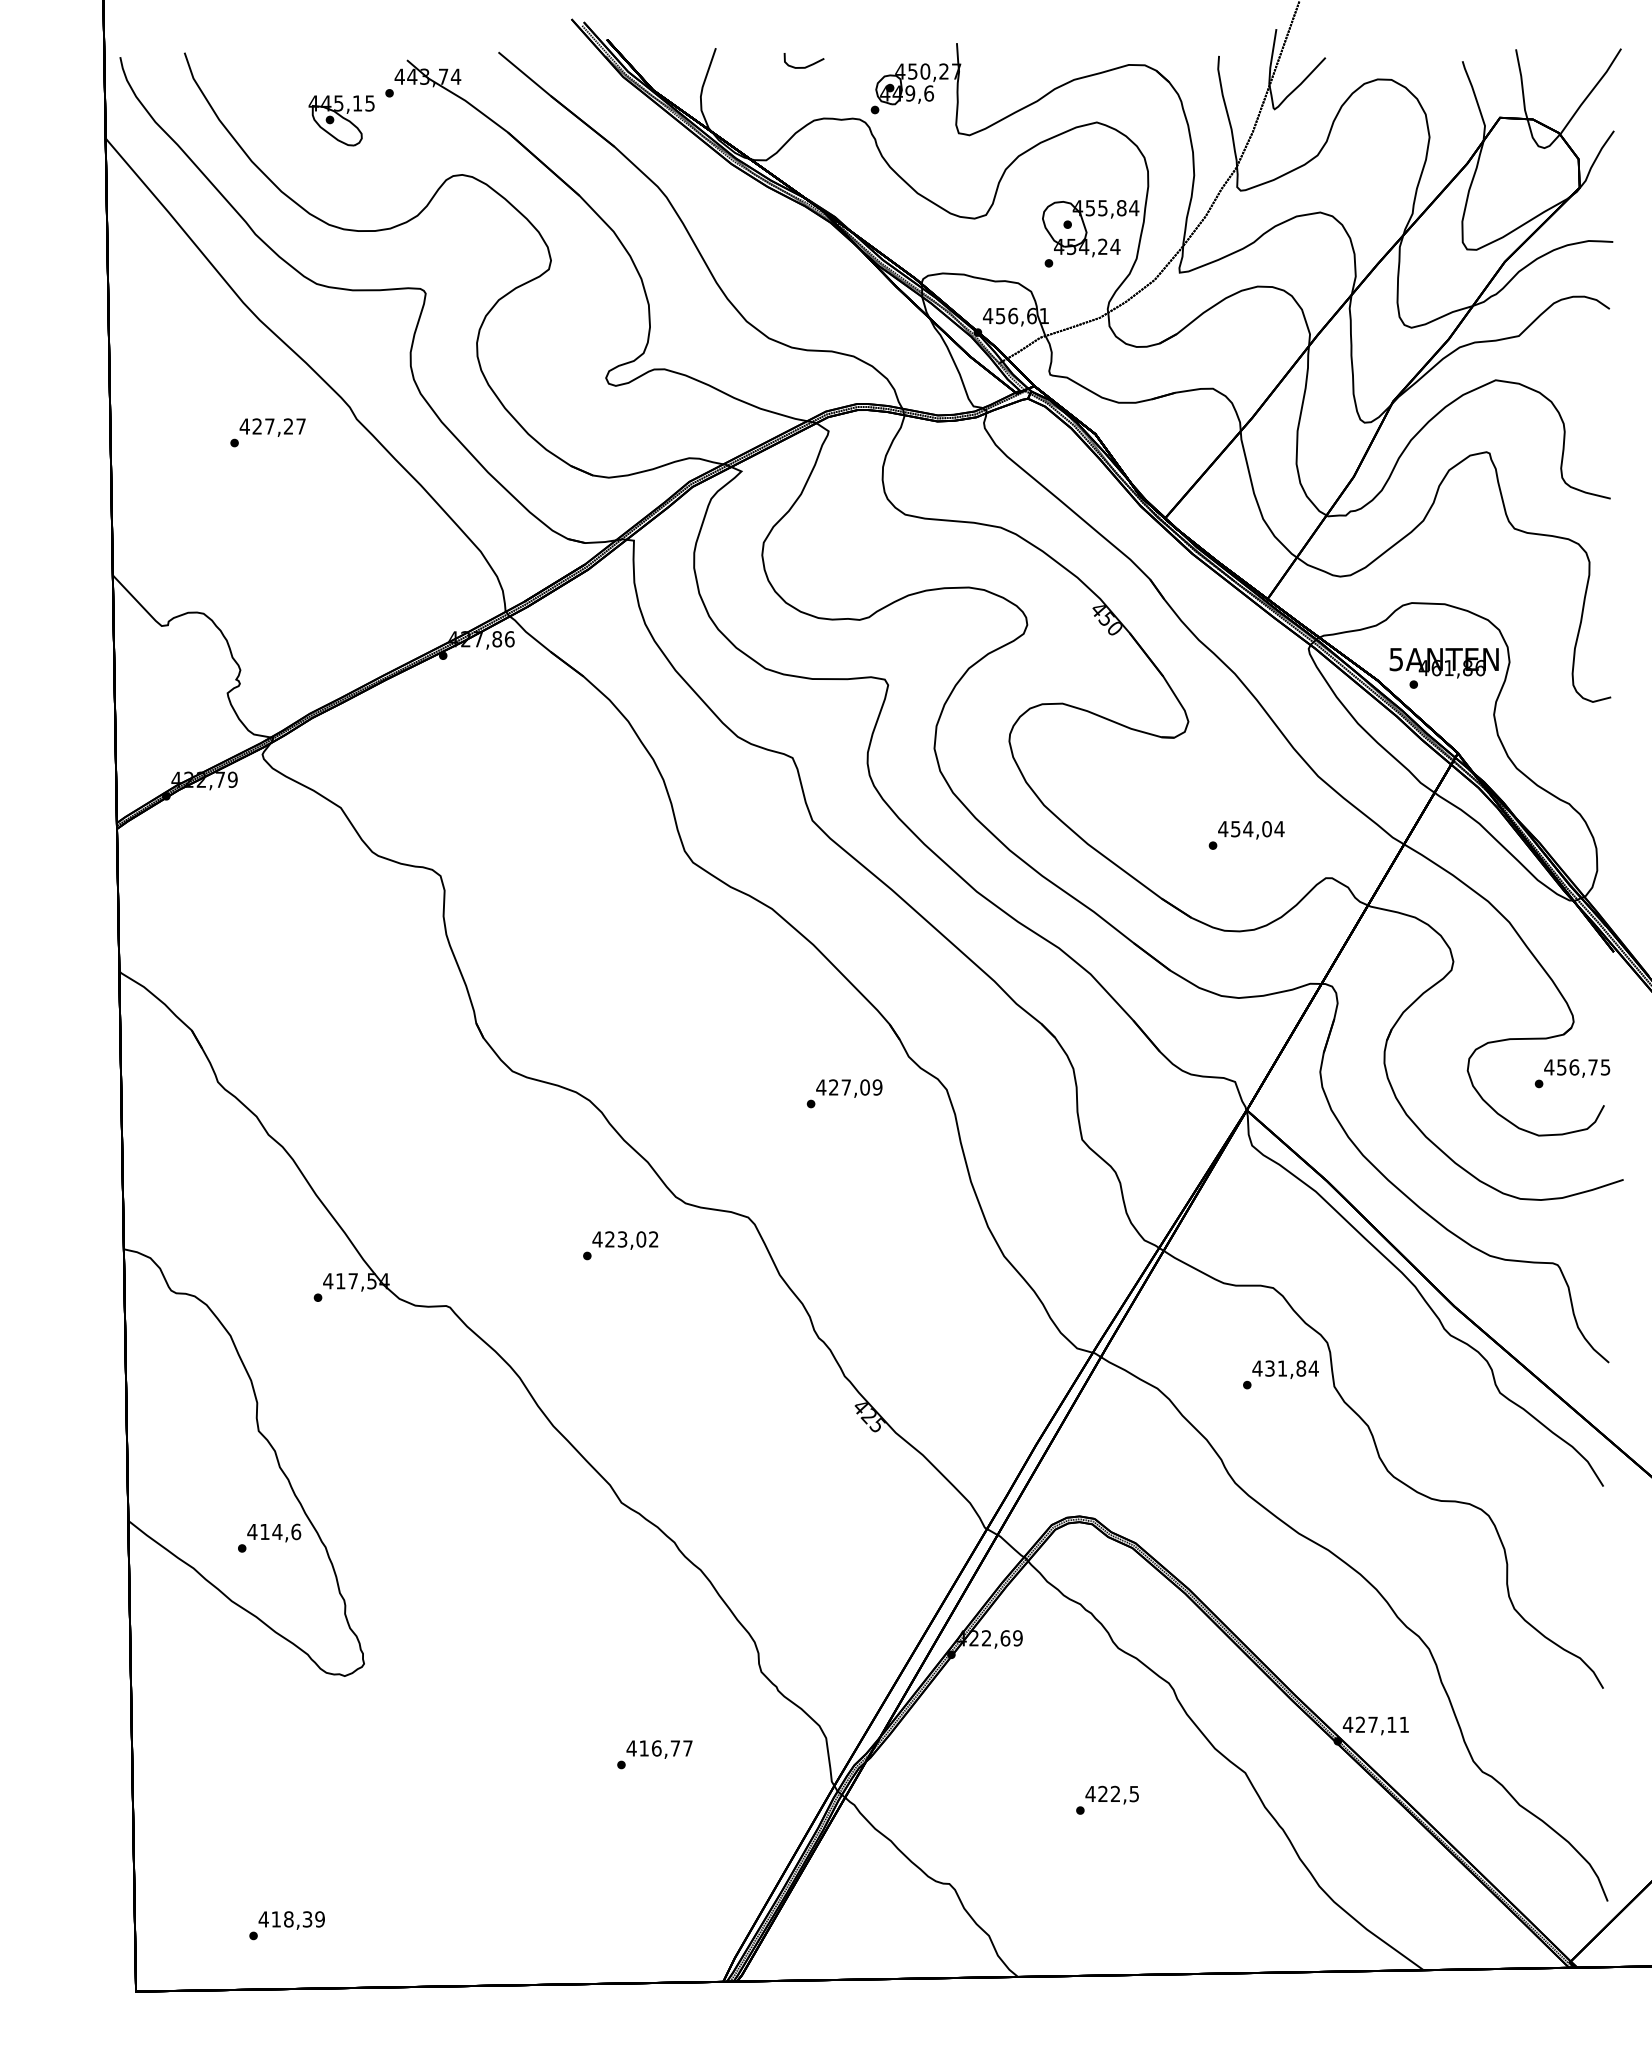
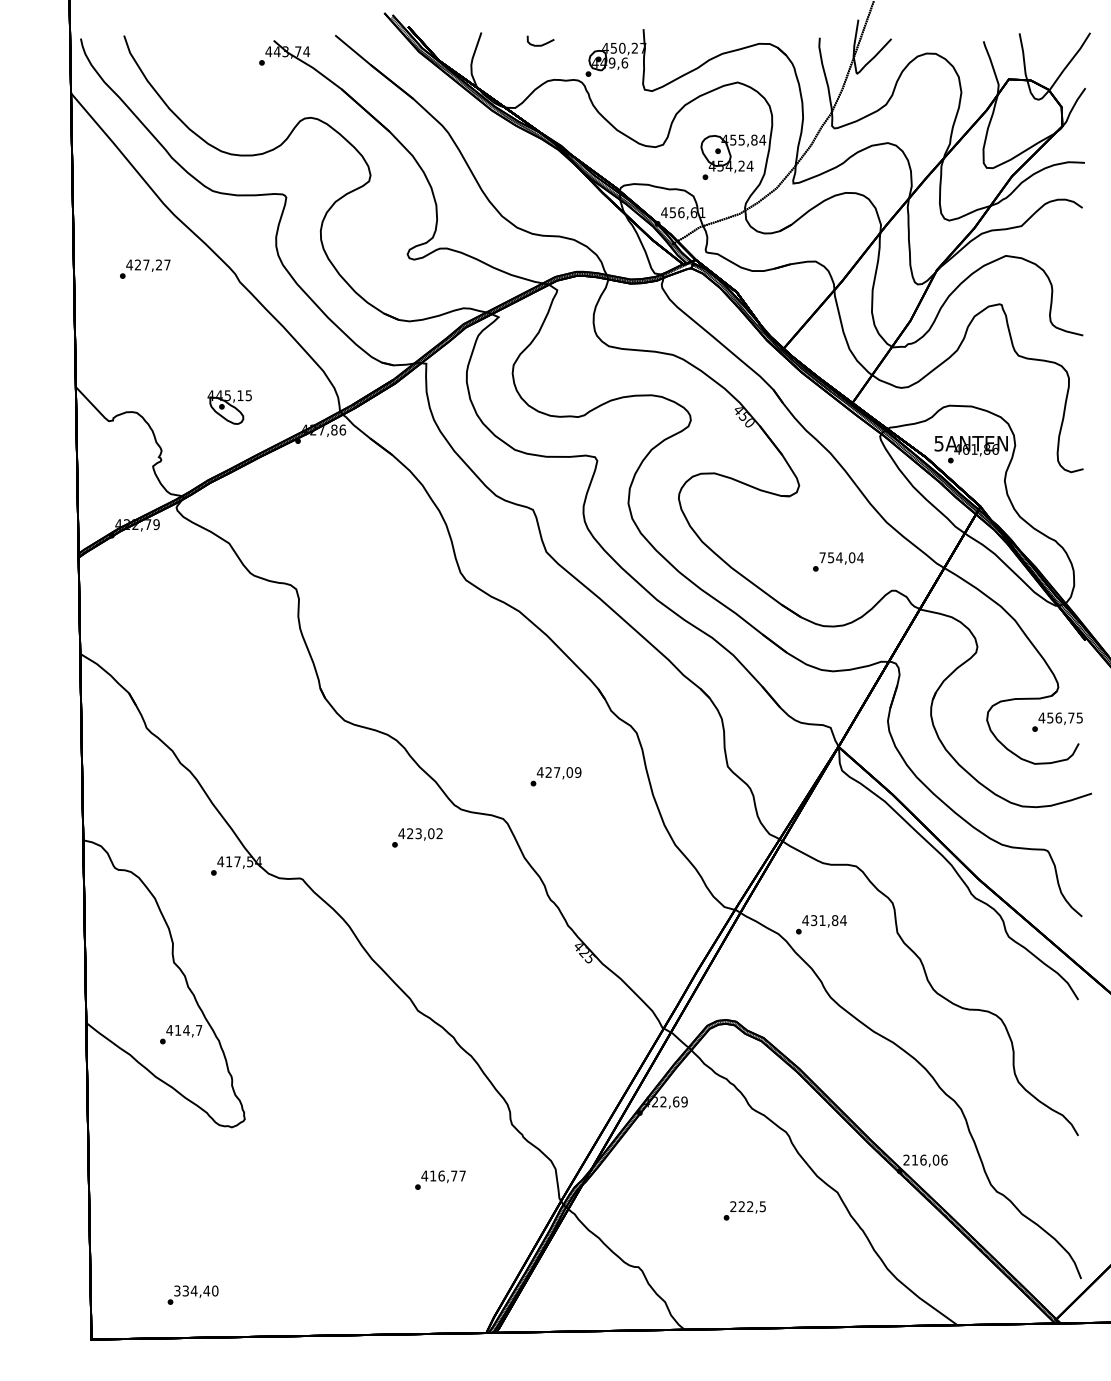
part: (341, 120) -> (229, 407), moved
text: (268, 431) -> (145, 268), moved
text: (1223, 828) -> (822, 557), 454,04 -> 754,04
text: (843, 1093) -> (555, 776), moved
text: (1280, 1374) -> (821, 924), moved
text: (296, 1532) -> (199, 1030), 414,6 -> 414,7
text: (1376, 1723) -> (925, 1159), 427,11 -> 216,06
text: (1090, 1793) -> (733, 1206), 422,5 -> 222,5
text: (290, 1918) -> (195, 1290), 418,39 -> 334,40

